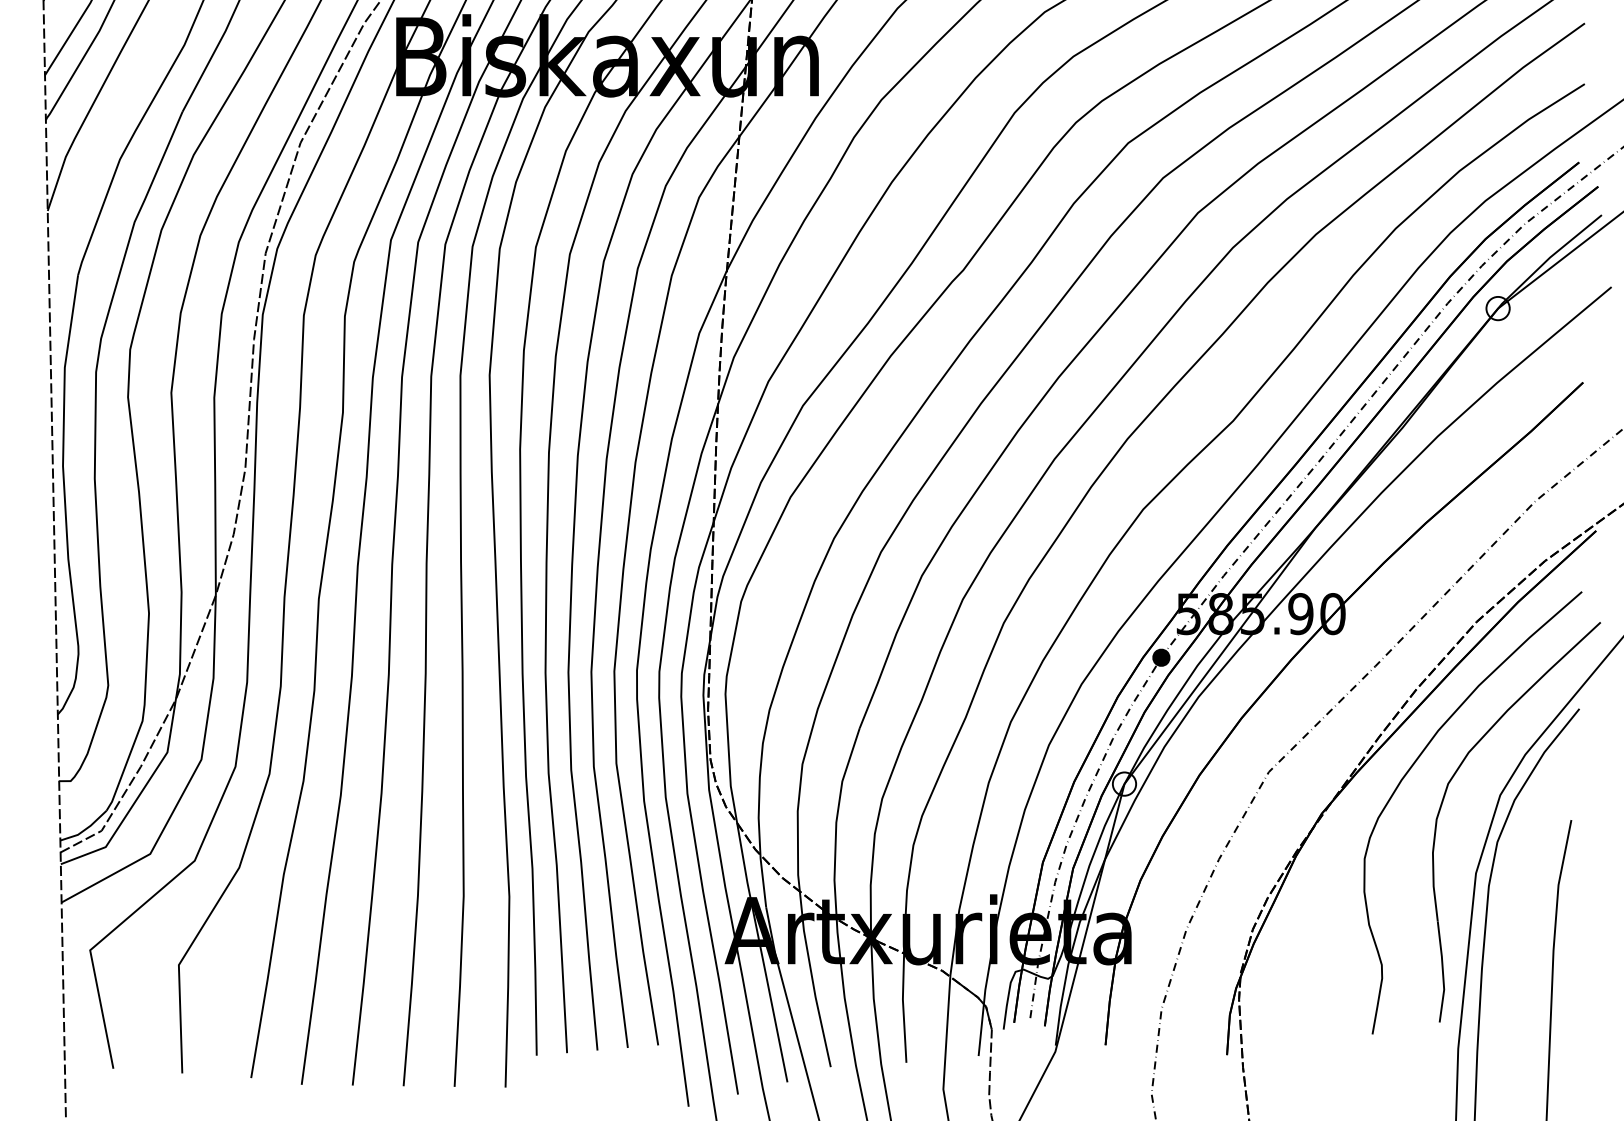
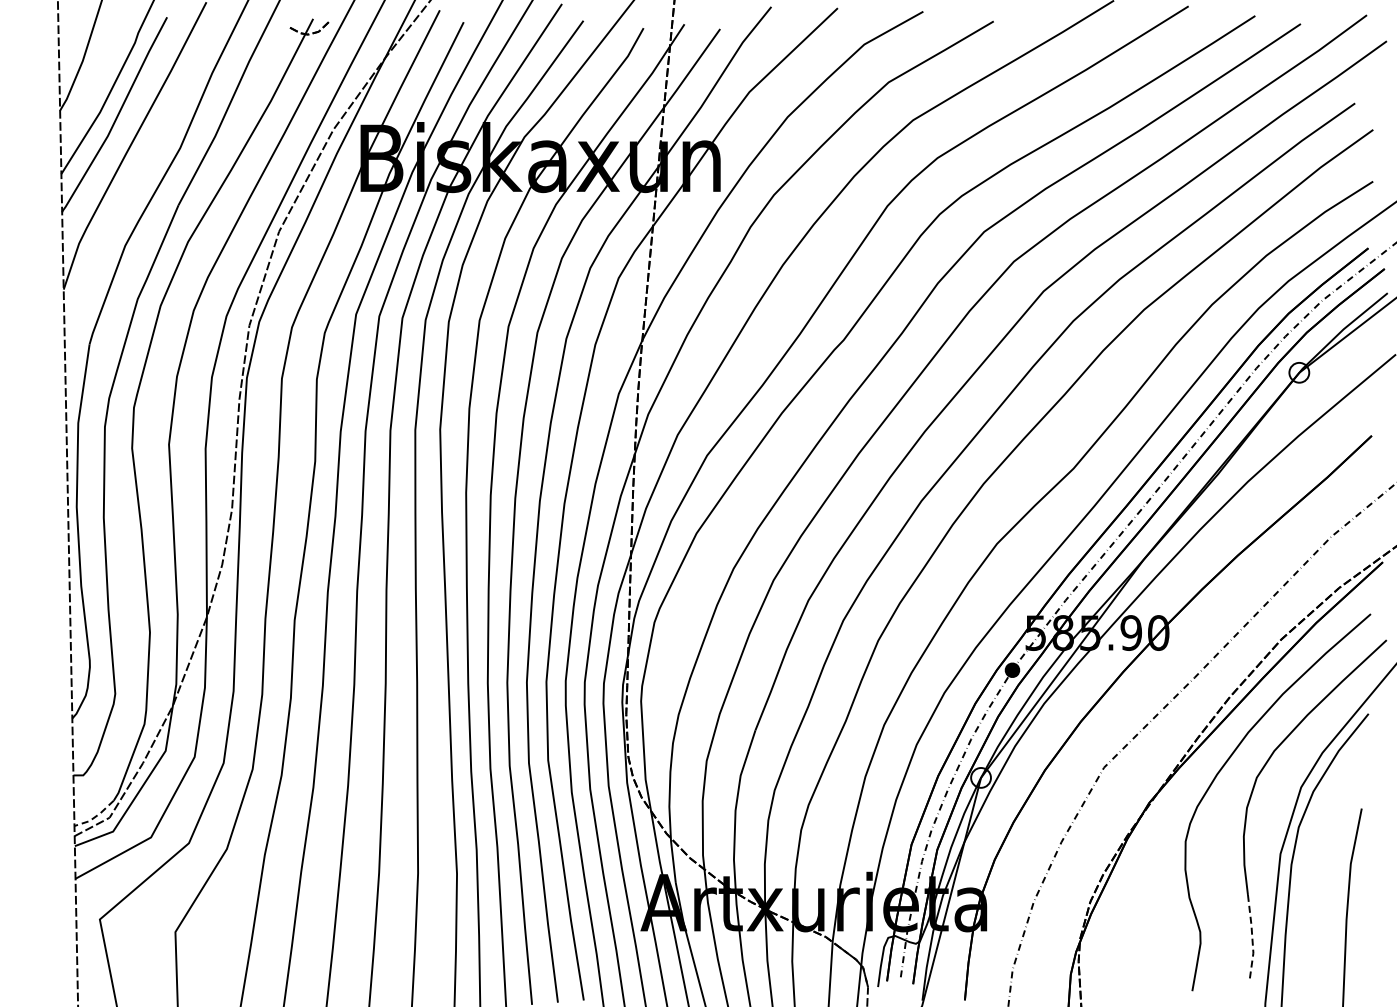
line: (85, 829) -> (95, 816), solid -> dashed
line: (1443, 972) -> (1252, 938), solid -> dashed

